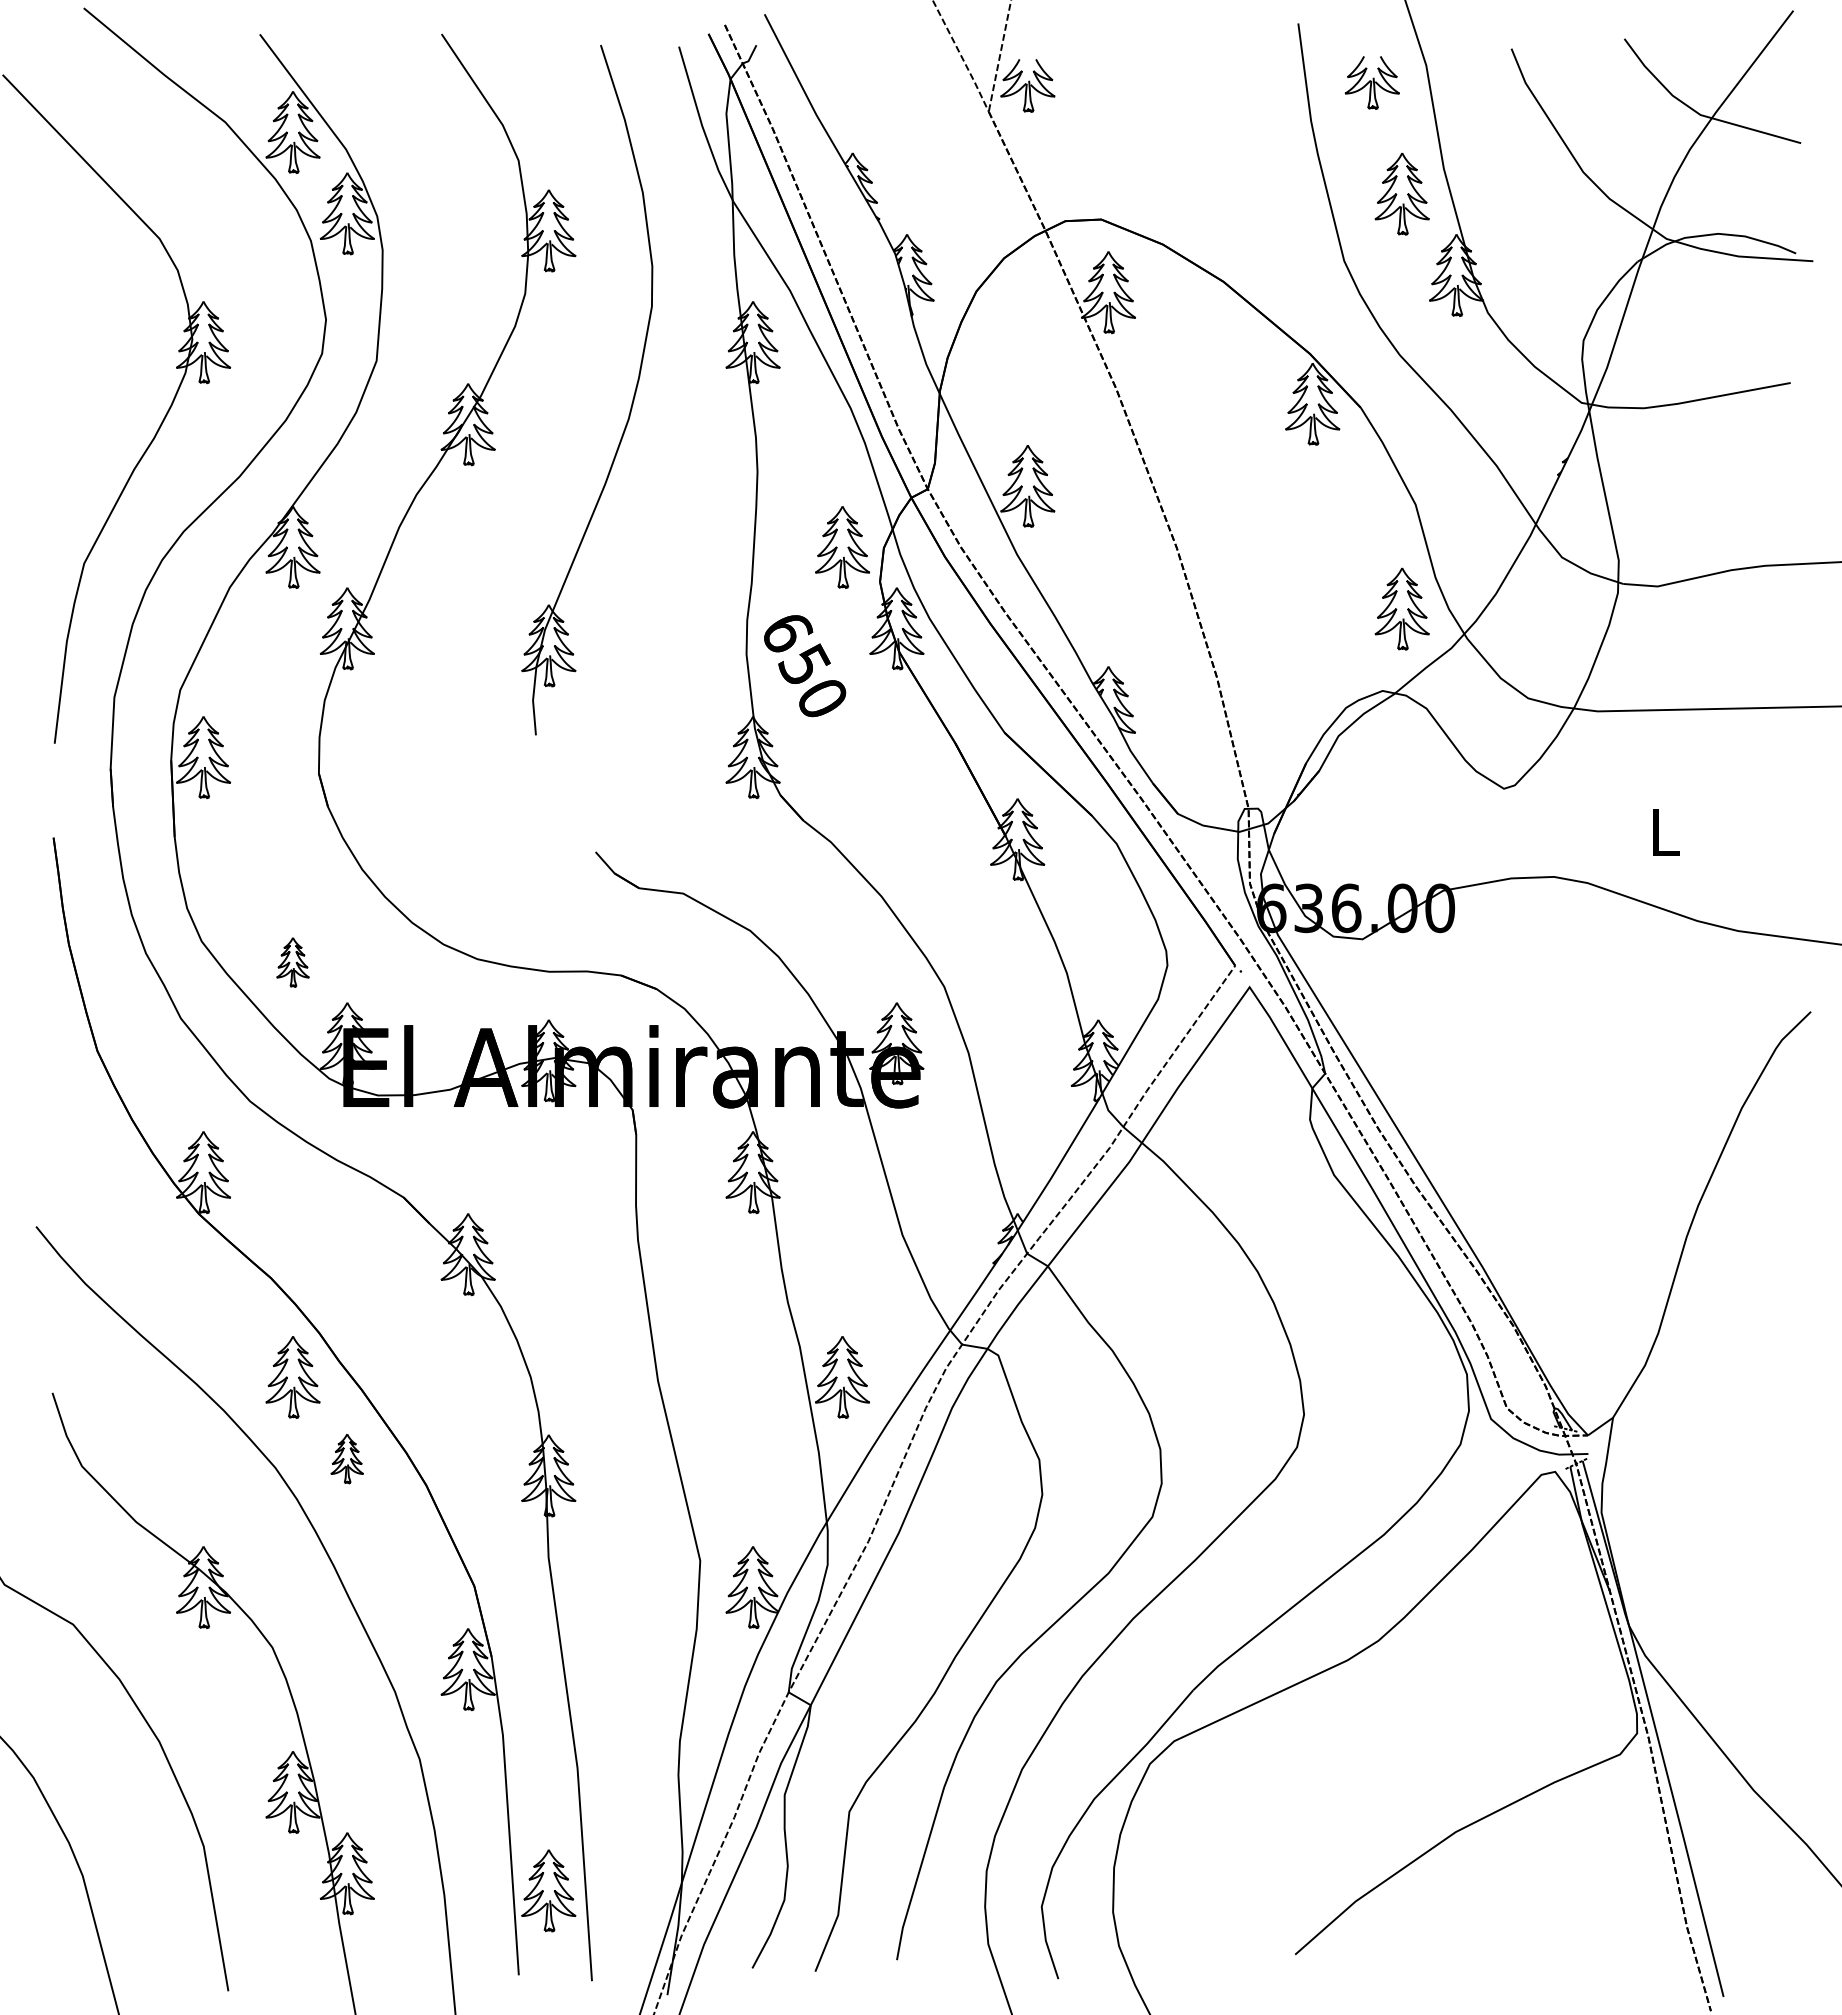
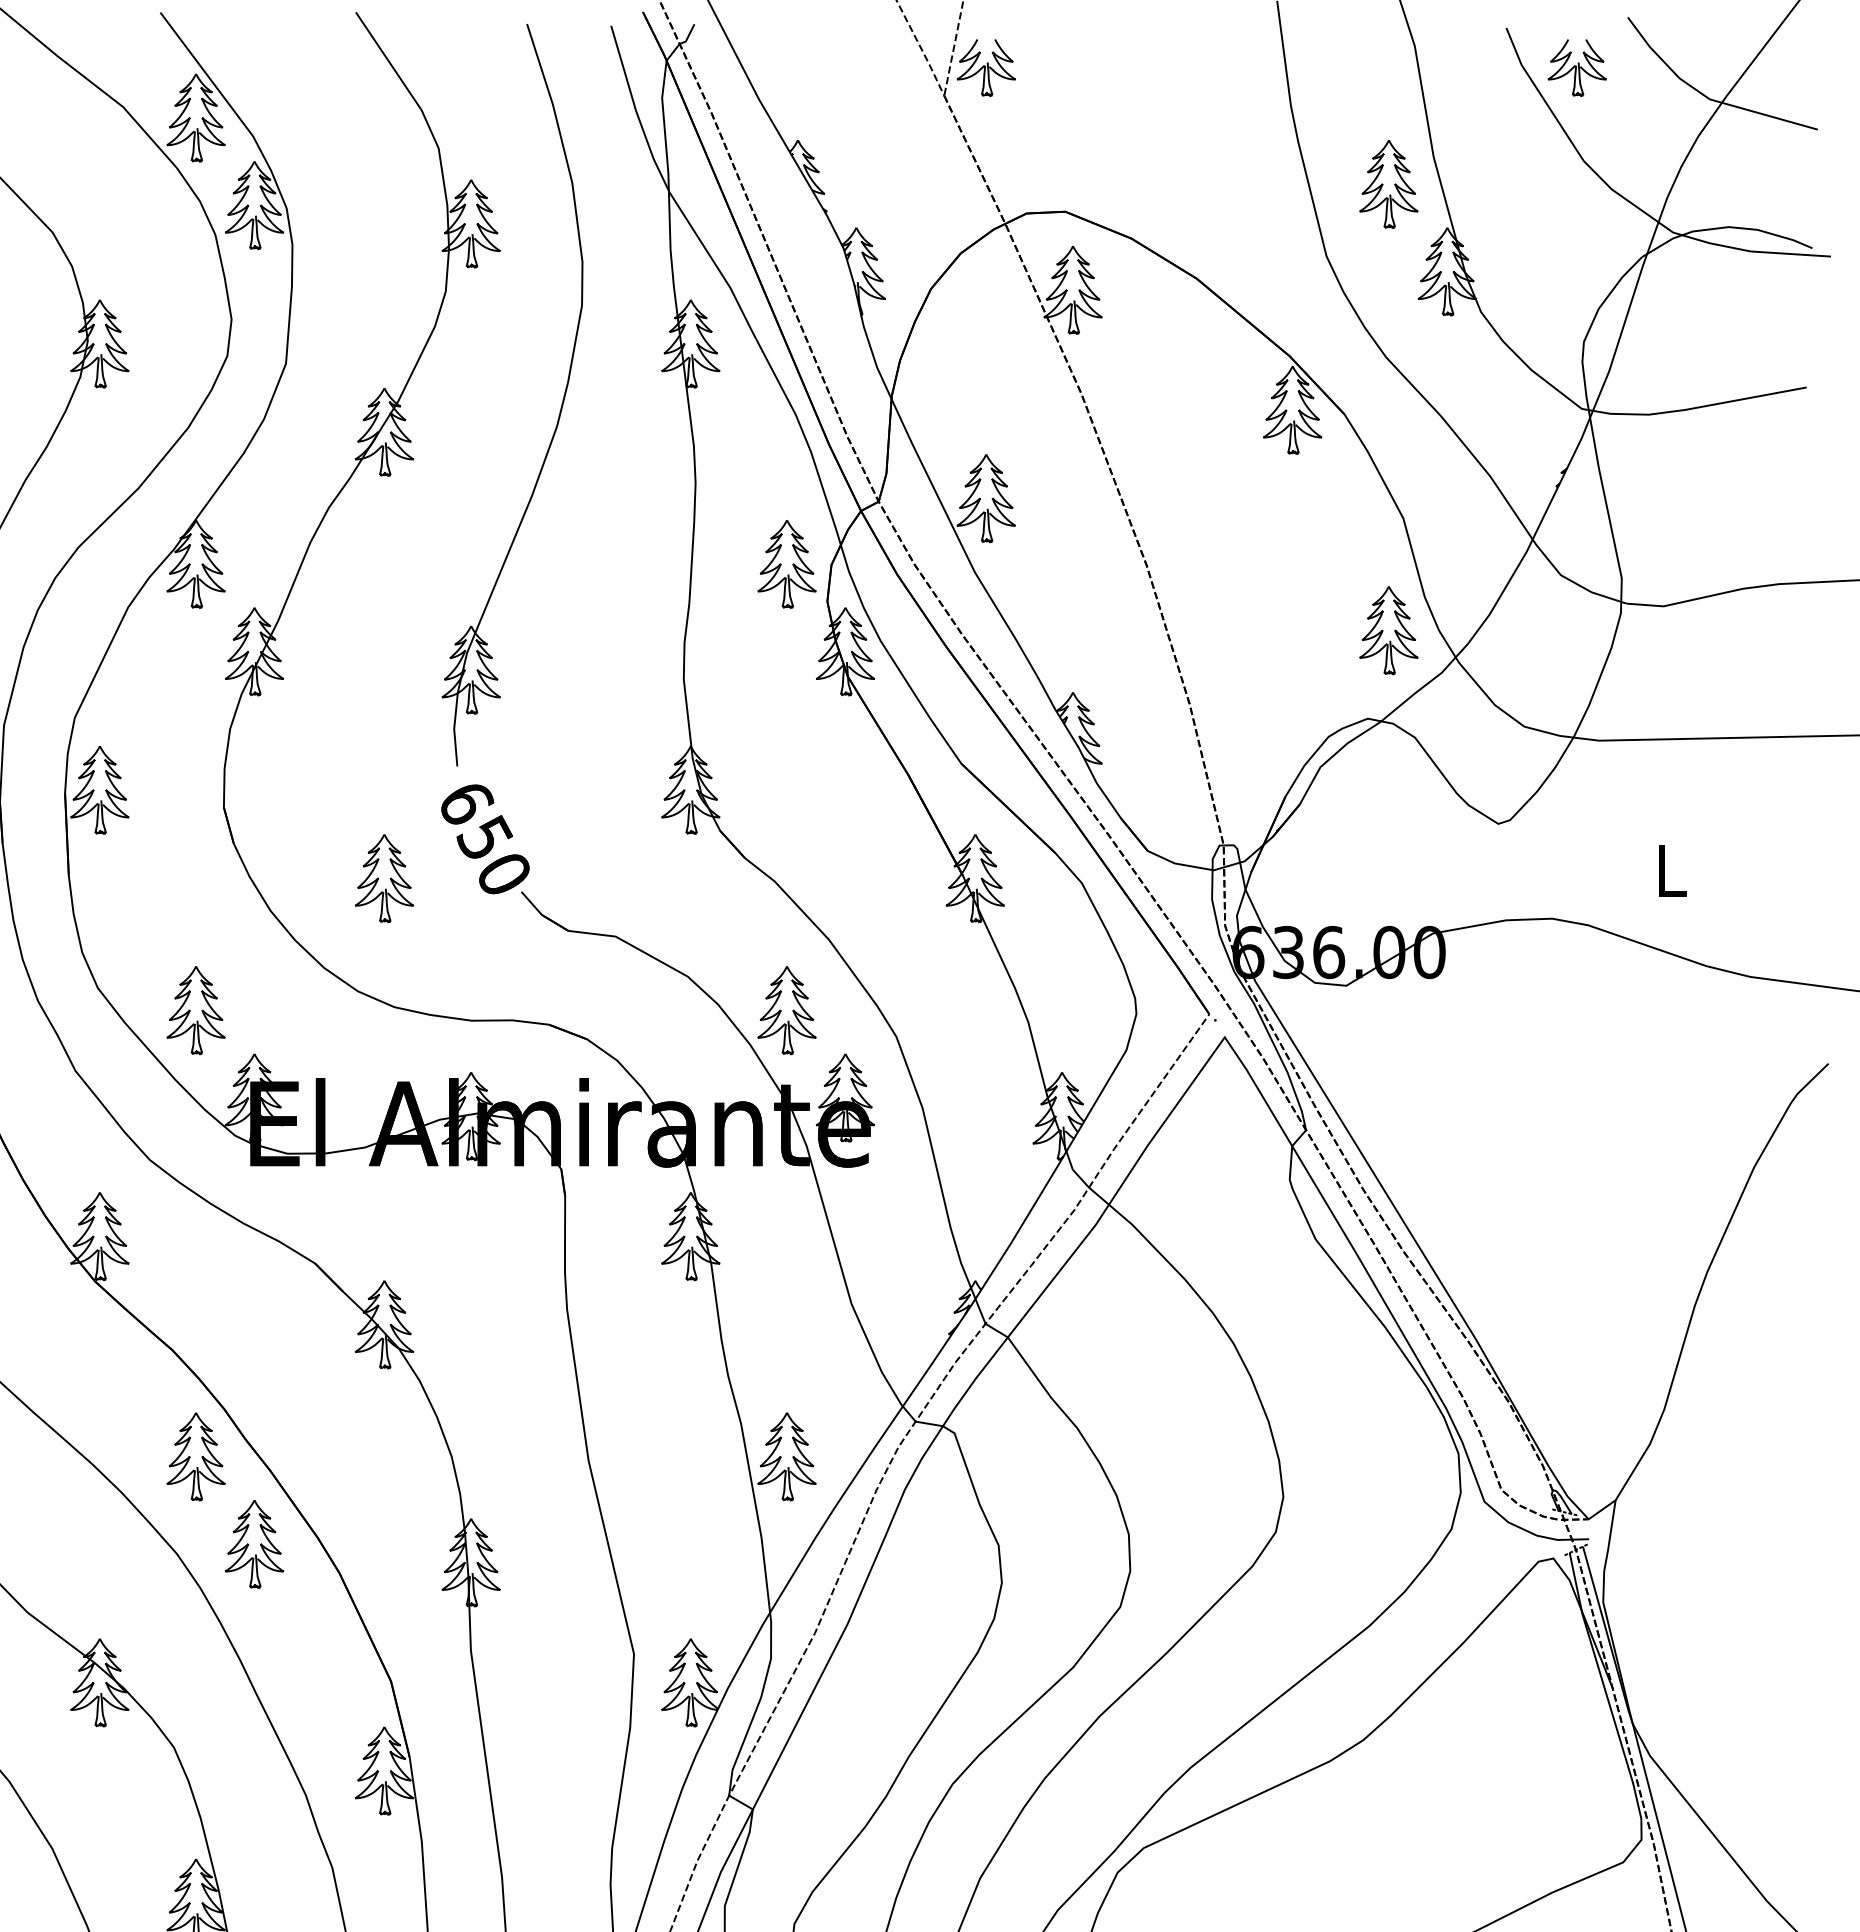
part: (1372, 82) -> (1577, 67), moved
text: (805, 666) -> (485, 839), moved
part: (467, 839) -> (383, 878), added
part: (292, 962) -> (195, 1010), size x1.67
part: (842, 962) -> (786, 1010), added
part: (346, 1458) -> (253, 1544), size x1.67

